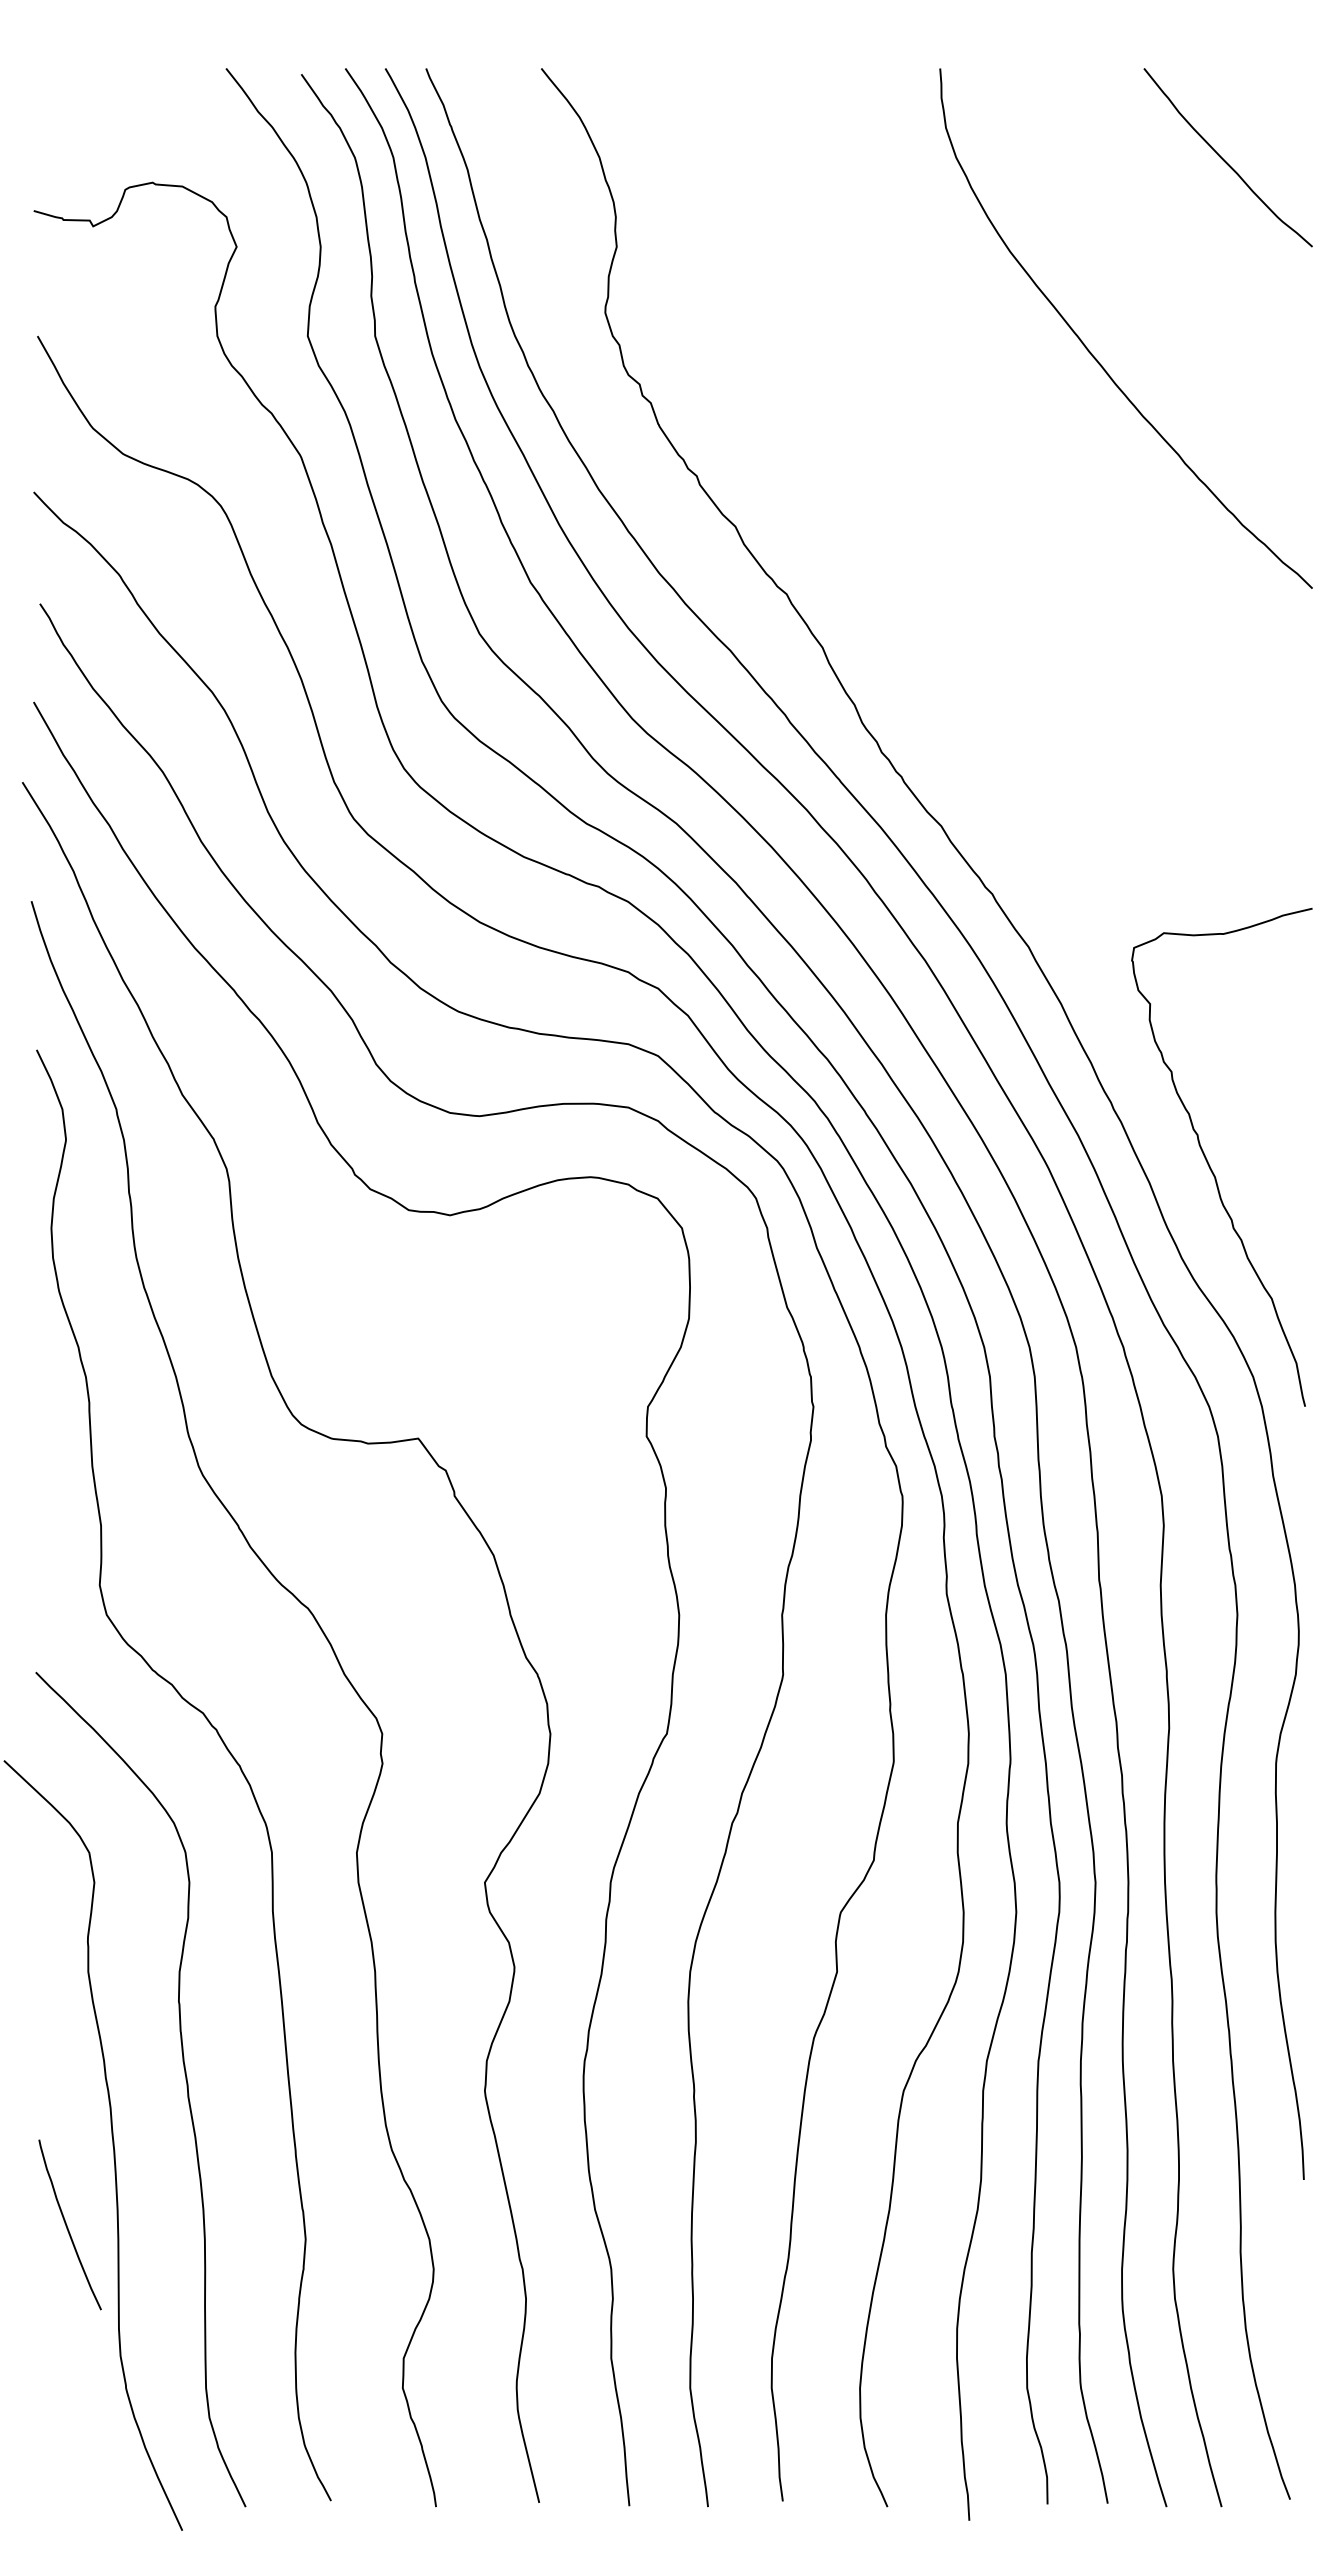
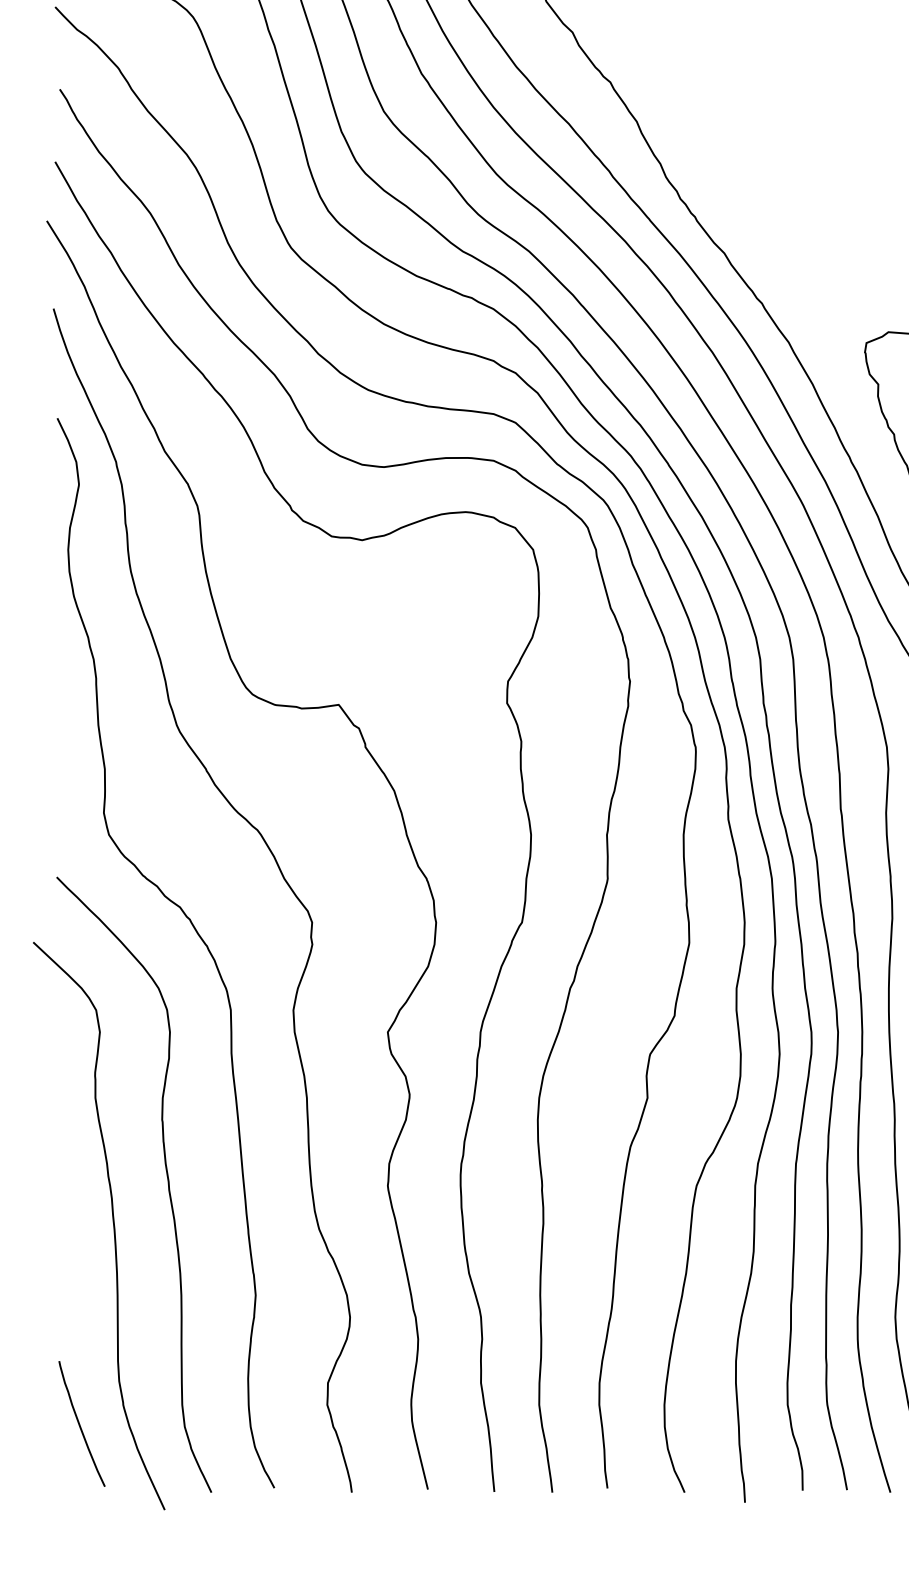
curve: (67, 2225) -> (80, 1424), moved

